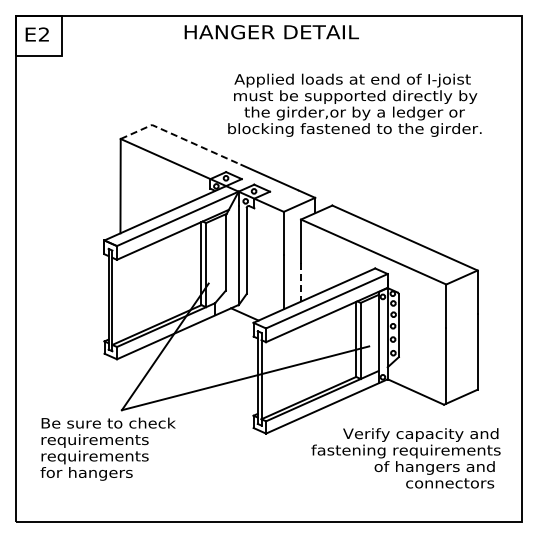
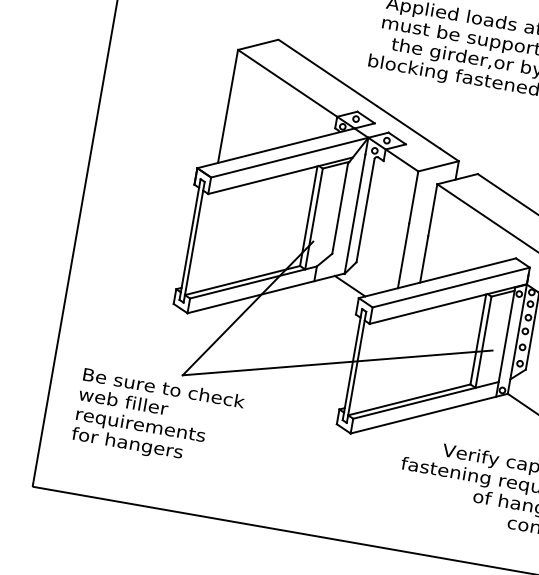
line: (180, 137) -> (310, 60), dashed -> solid
line: (301, 282) -> (424, 259), dashed -> solid
text: (94, 440) -> (143, 405), requirements -> web filler

